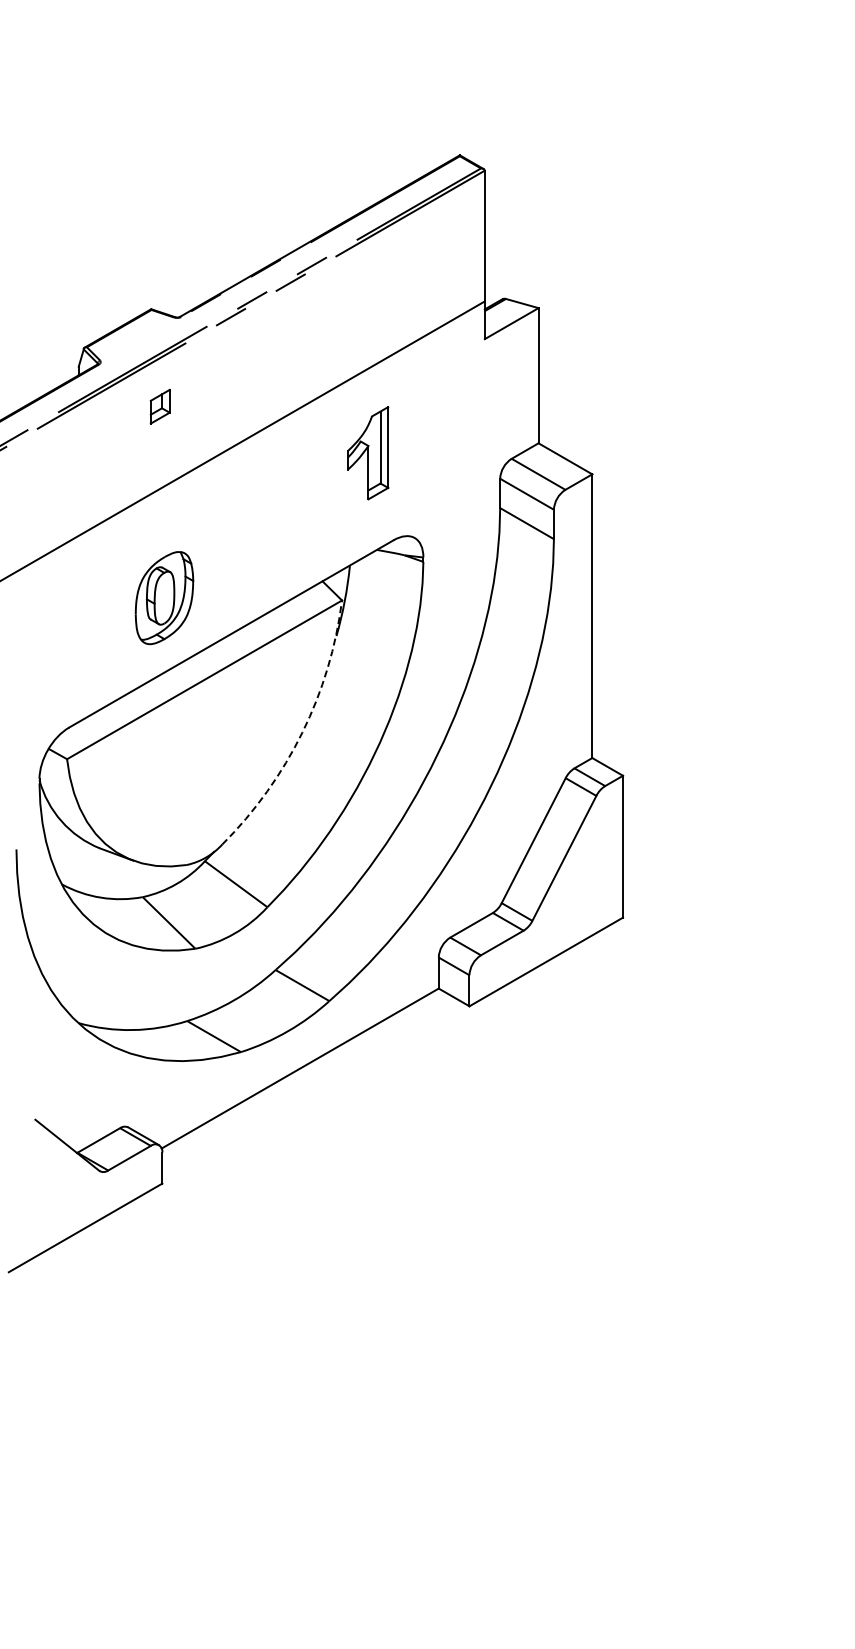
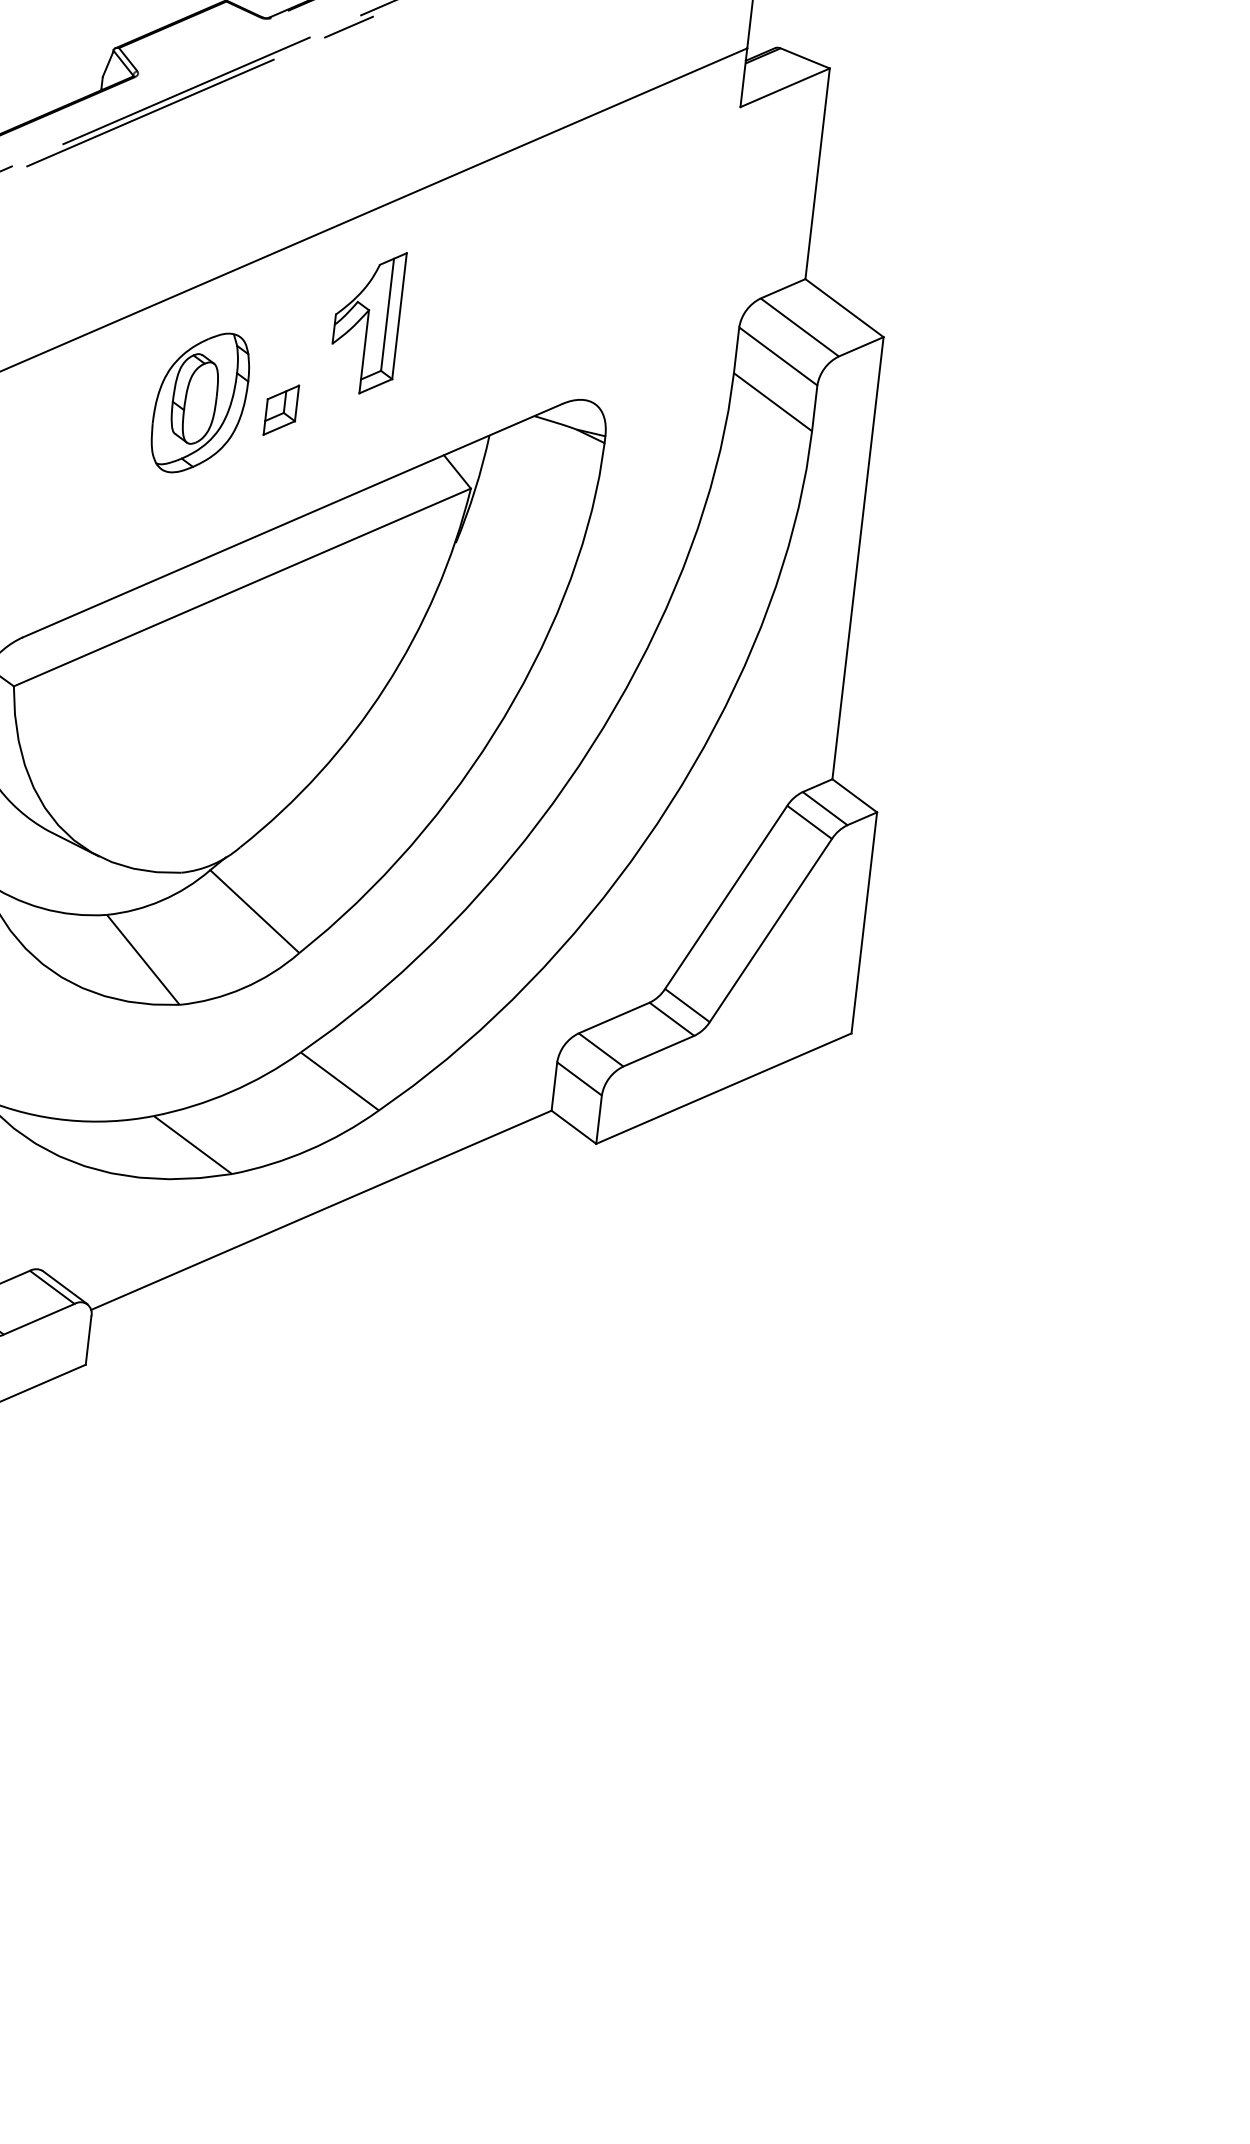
part: (159, 406) -> (280, 409), moved
part: (368, 453) -> (367, 321), moved
part: (164, 598) -> (200, 403), moved
arc: (302, 732) -> (385, 687), dashed -> solid

